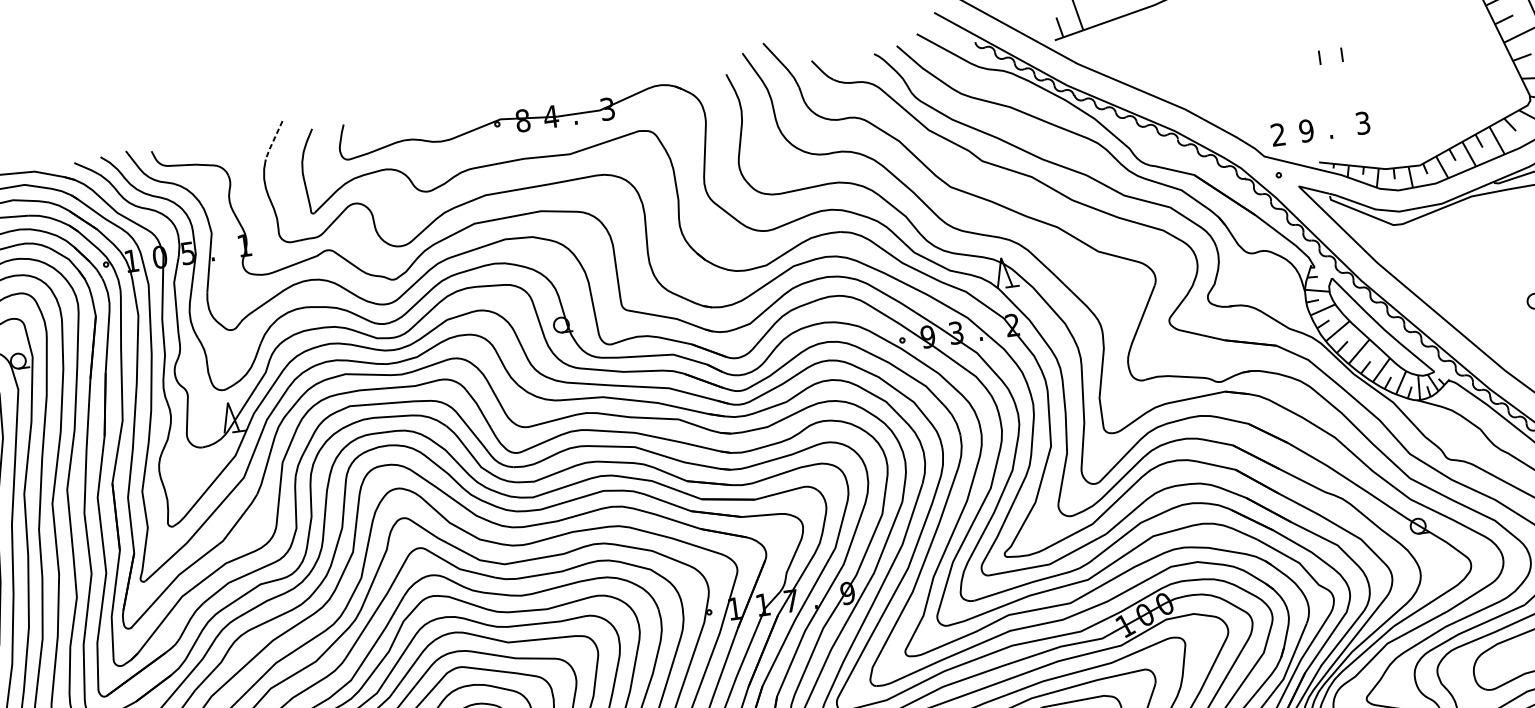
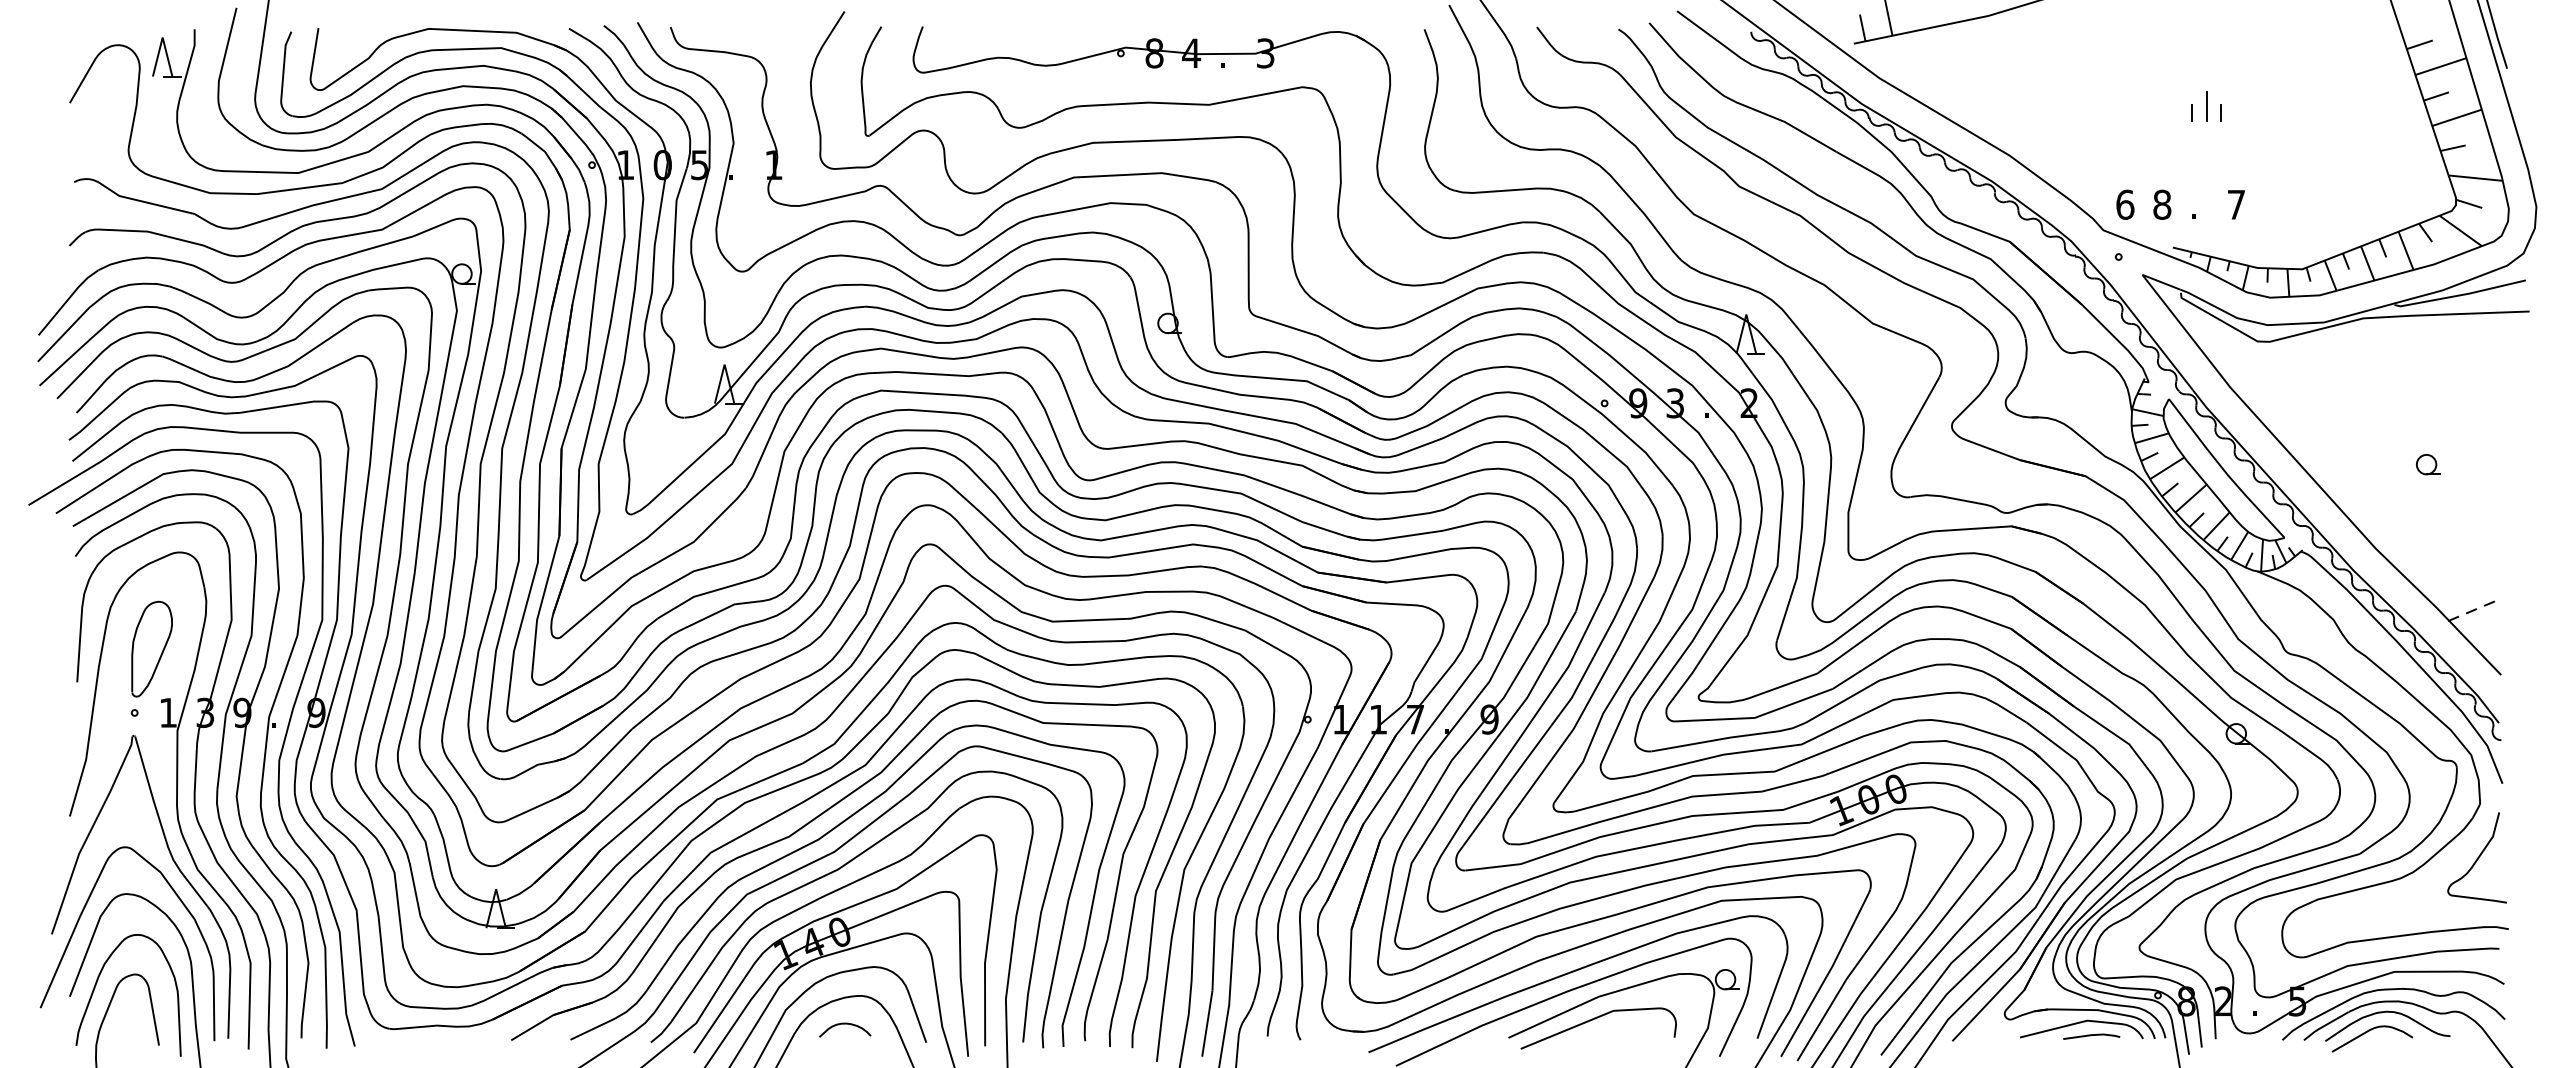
line: (1329, 51) -> (2206, 106), added
text: (1362, 123) -> (2235, 204), 3 -> 7
text: (1306, 130) -> (2162, 204), 9 -> 8
text: (1278, 134) -> (2125, 204), 2 -> 6
line: (273, 140) -> (829, 34), dashed -> solid

